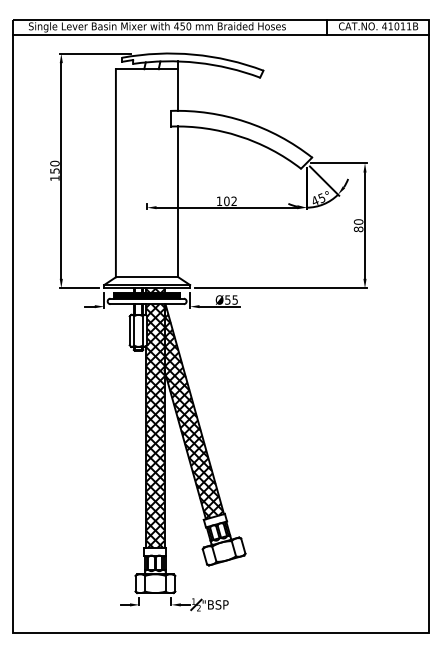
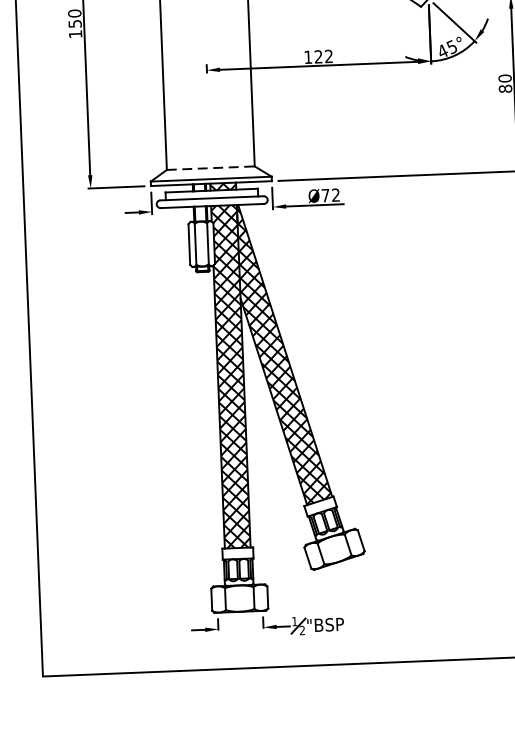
text: (226, 201) -> (318, 57), 102 -> 122
line: (147, 277) -> (211, 168), solid -> dashed
hatch: (146, 295) -> (210, 193), removed
text: (231, 299) -> (330, 194), Ø55 -> Ø72

